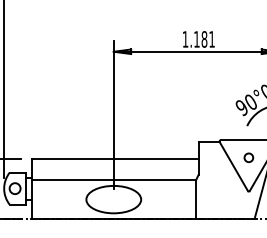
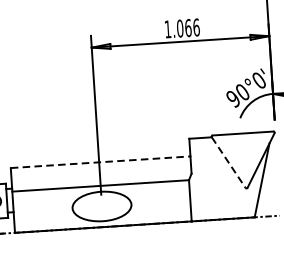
text: (204, 39) -> (188, 28), 1.181 -> 1.066
circle: (248, 157) -> (243, 151), removed
line: (115, 158) -> (101, 162), solid -> dashed
line: (234, 166) -> (229, 162), solid -> dashed

